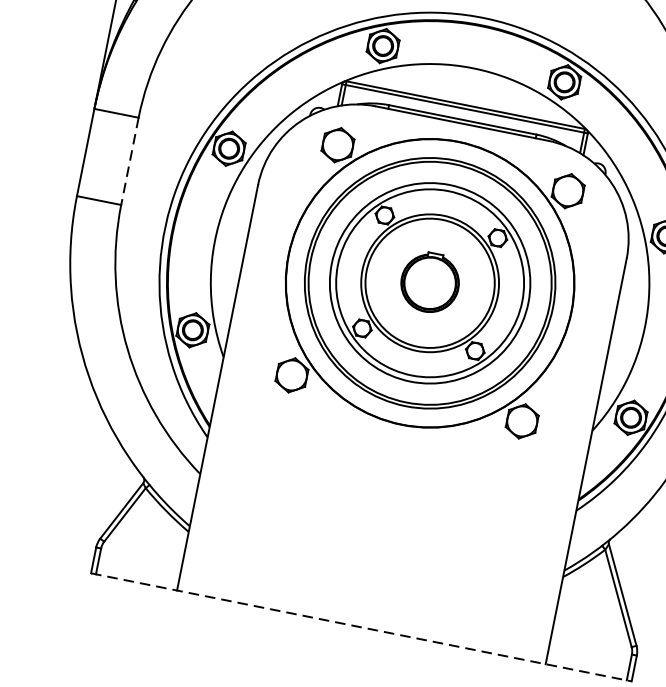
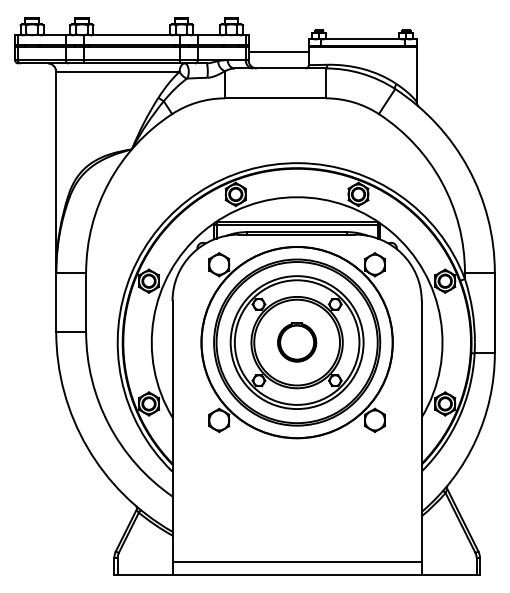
line: (130, 161) -> (86, 302), dashed -> solid
line: (364, 606) -> (296, 561), added
line: (361, 627) -> (297, 575), dashed -> solid

